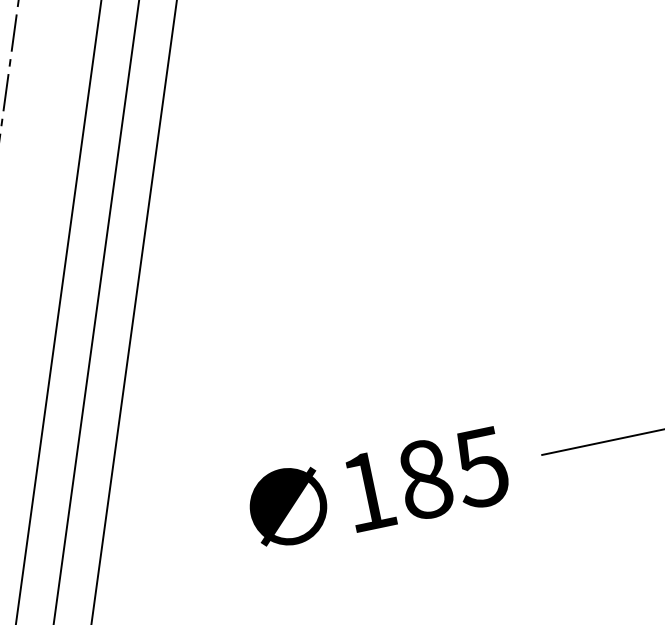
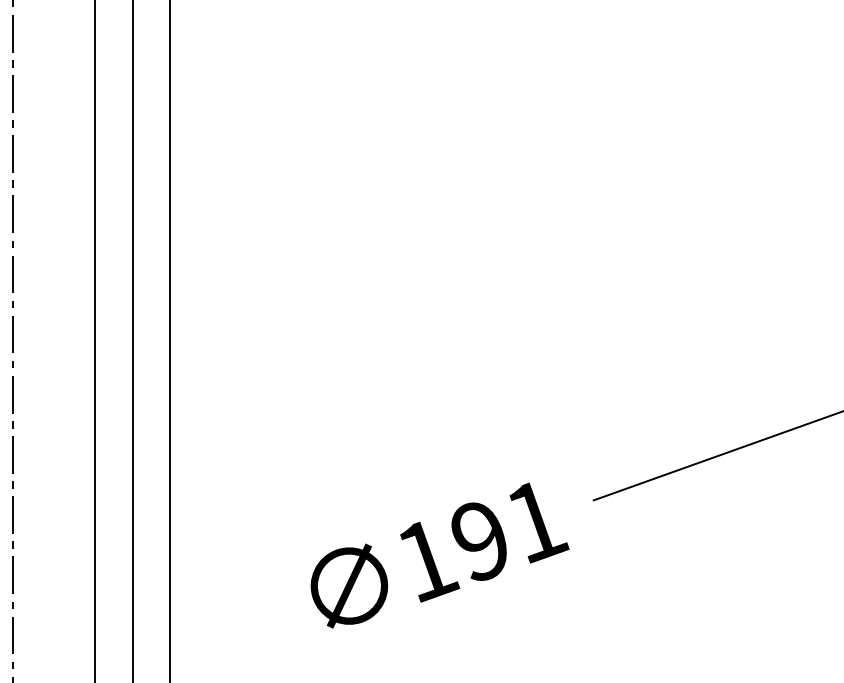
text: (455, 472) -> (510, 529), 185 -> 191

